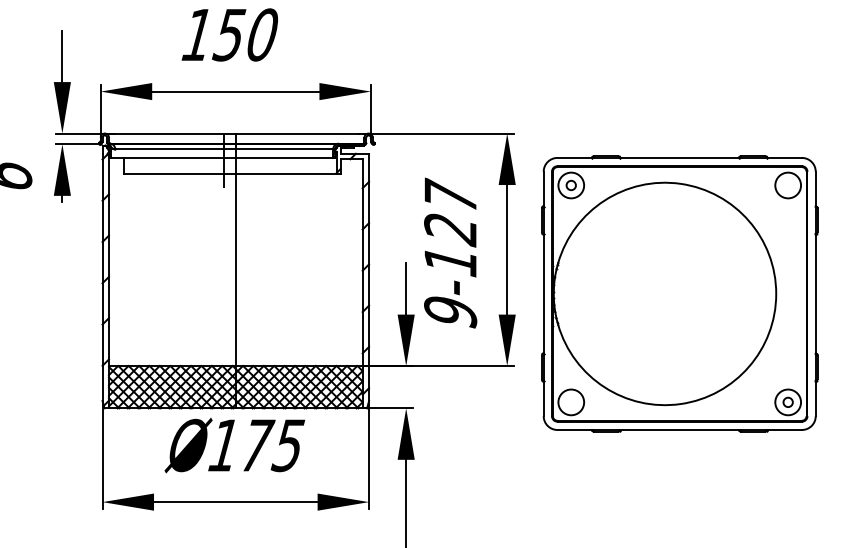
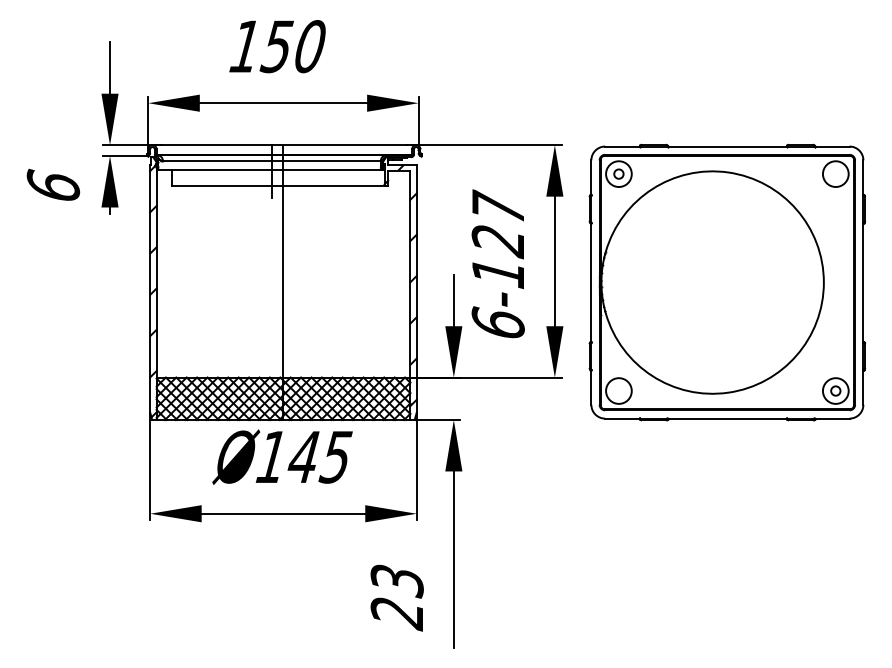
part: (679, 293) -> (727, 282), moved
text: (449, 311) -> (497, 323), 9-127 -> 6-127
text: (257, 444) -> (305, 456), 175 -> 145

